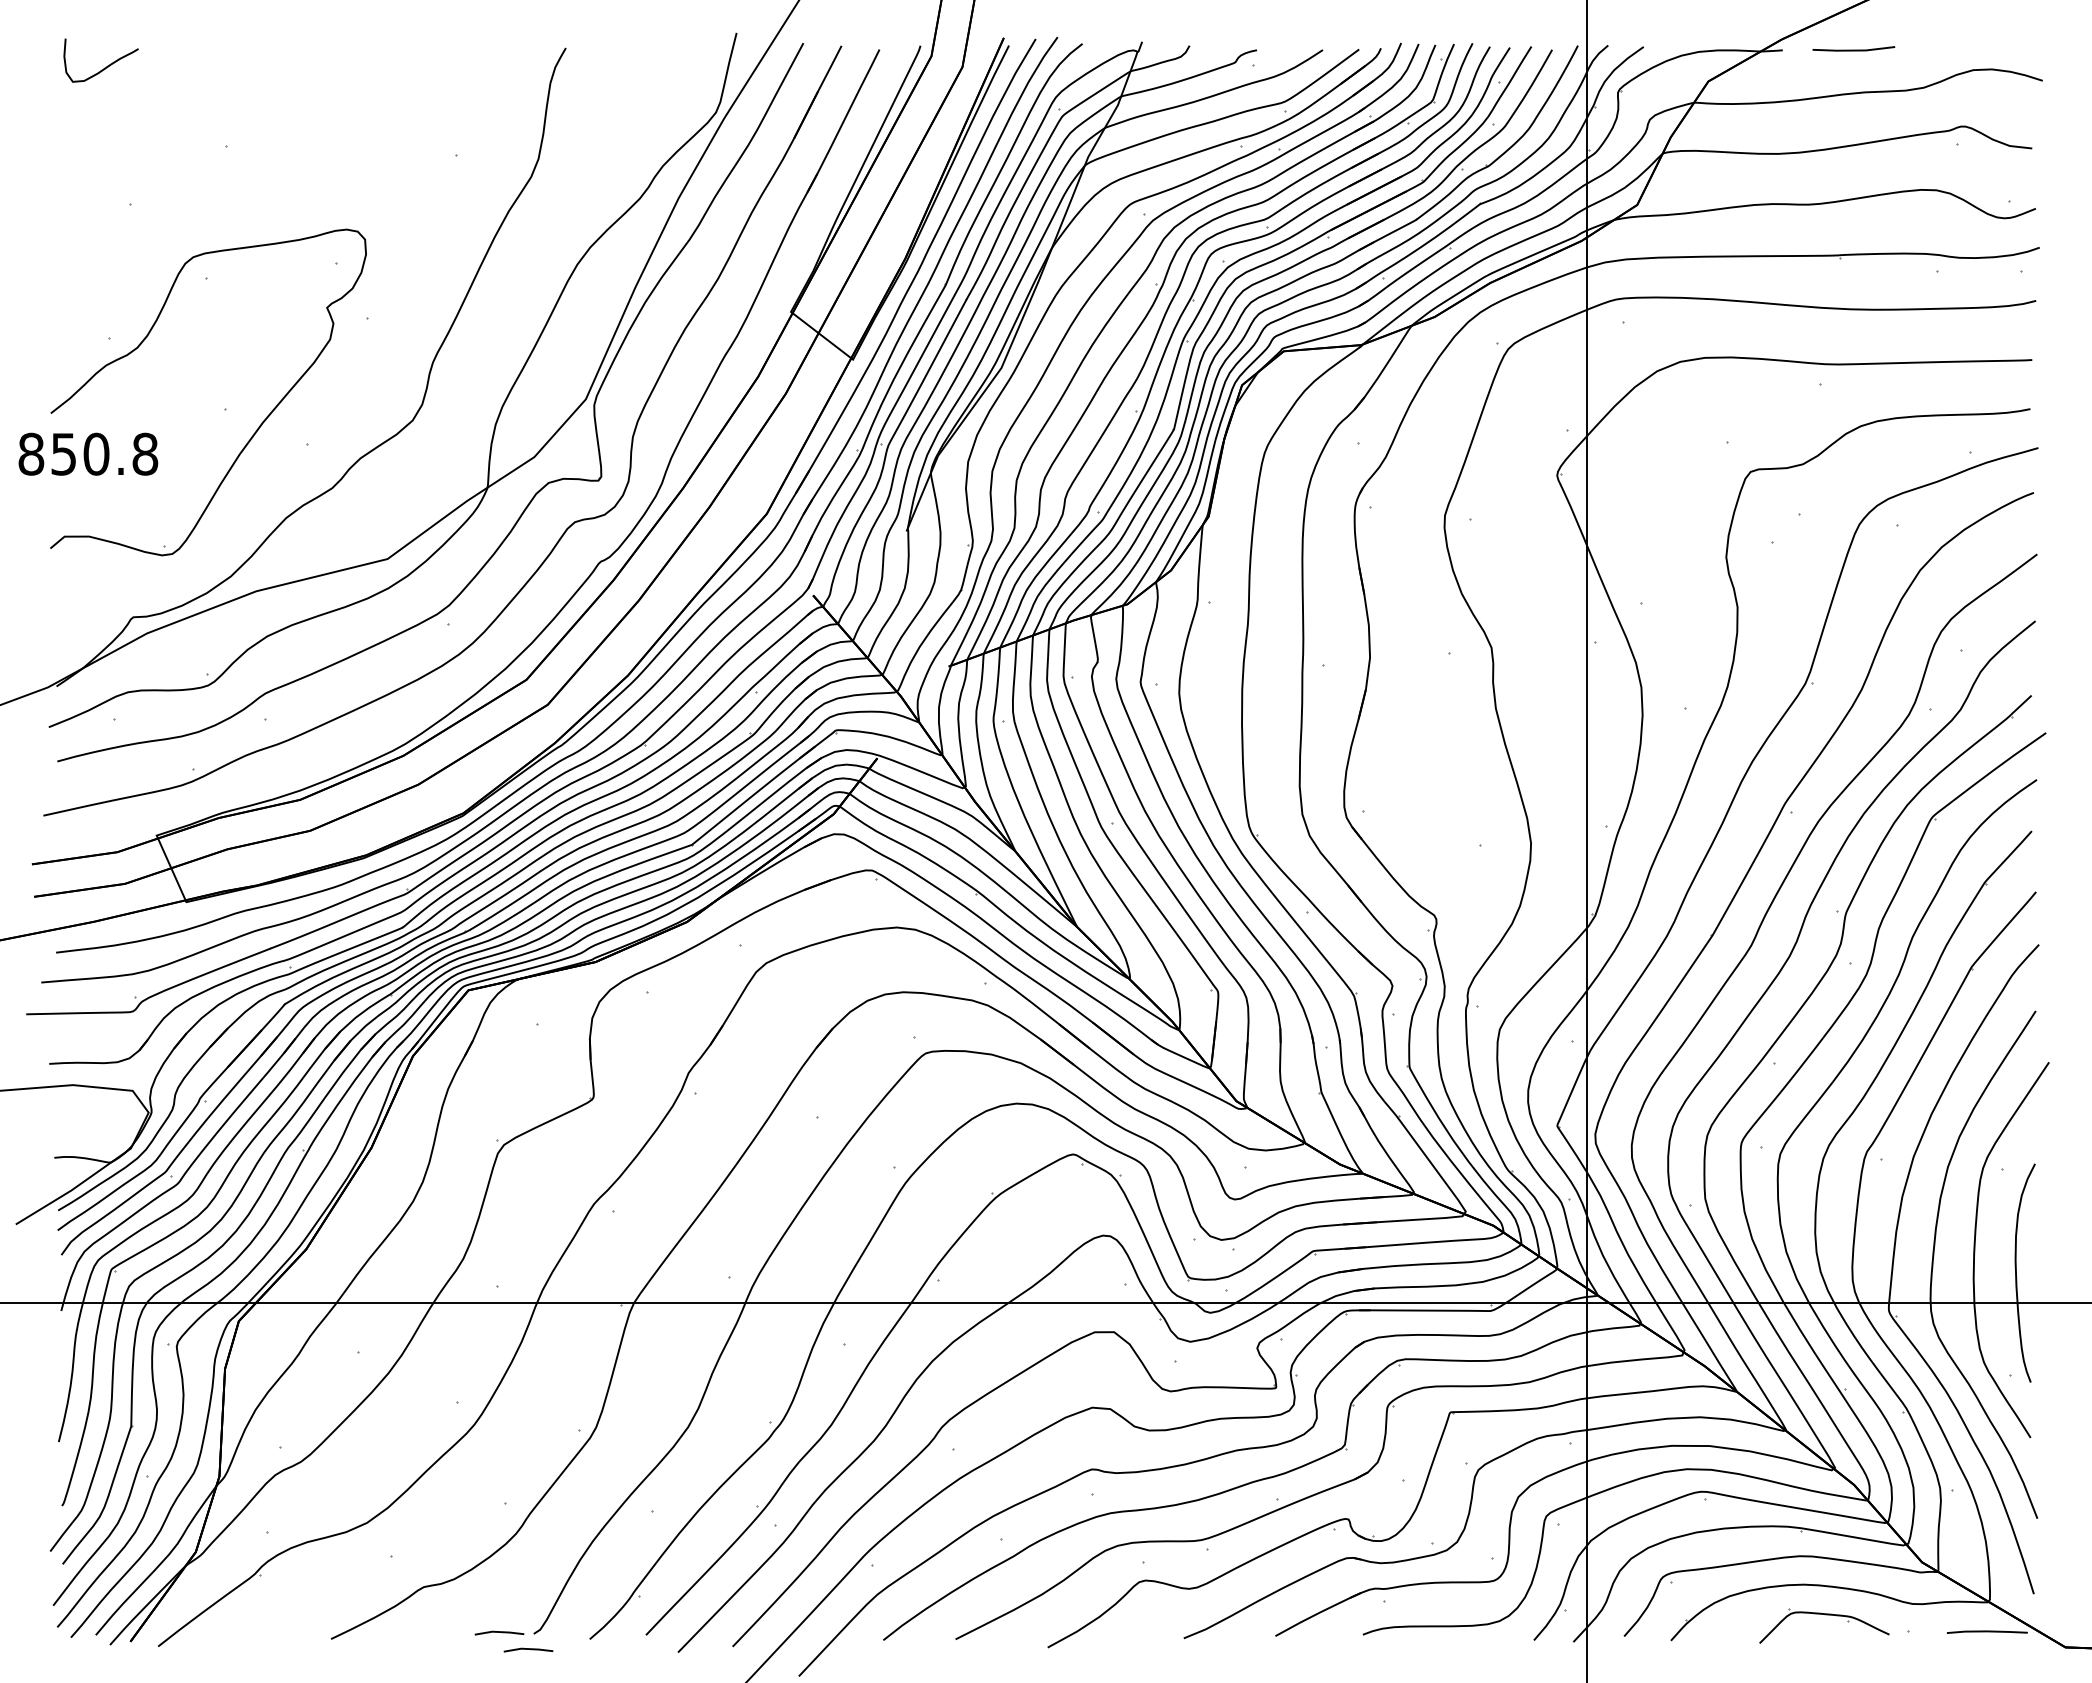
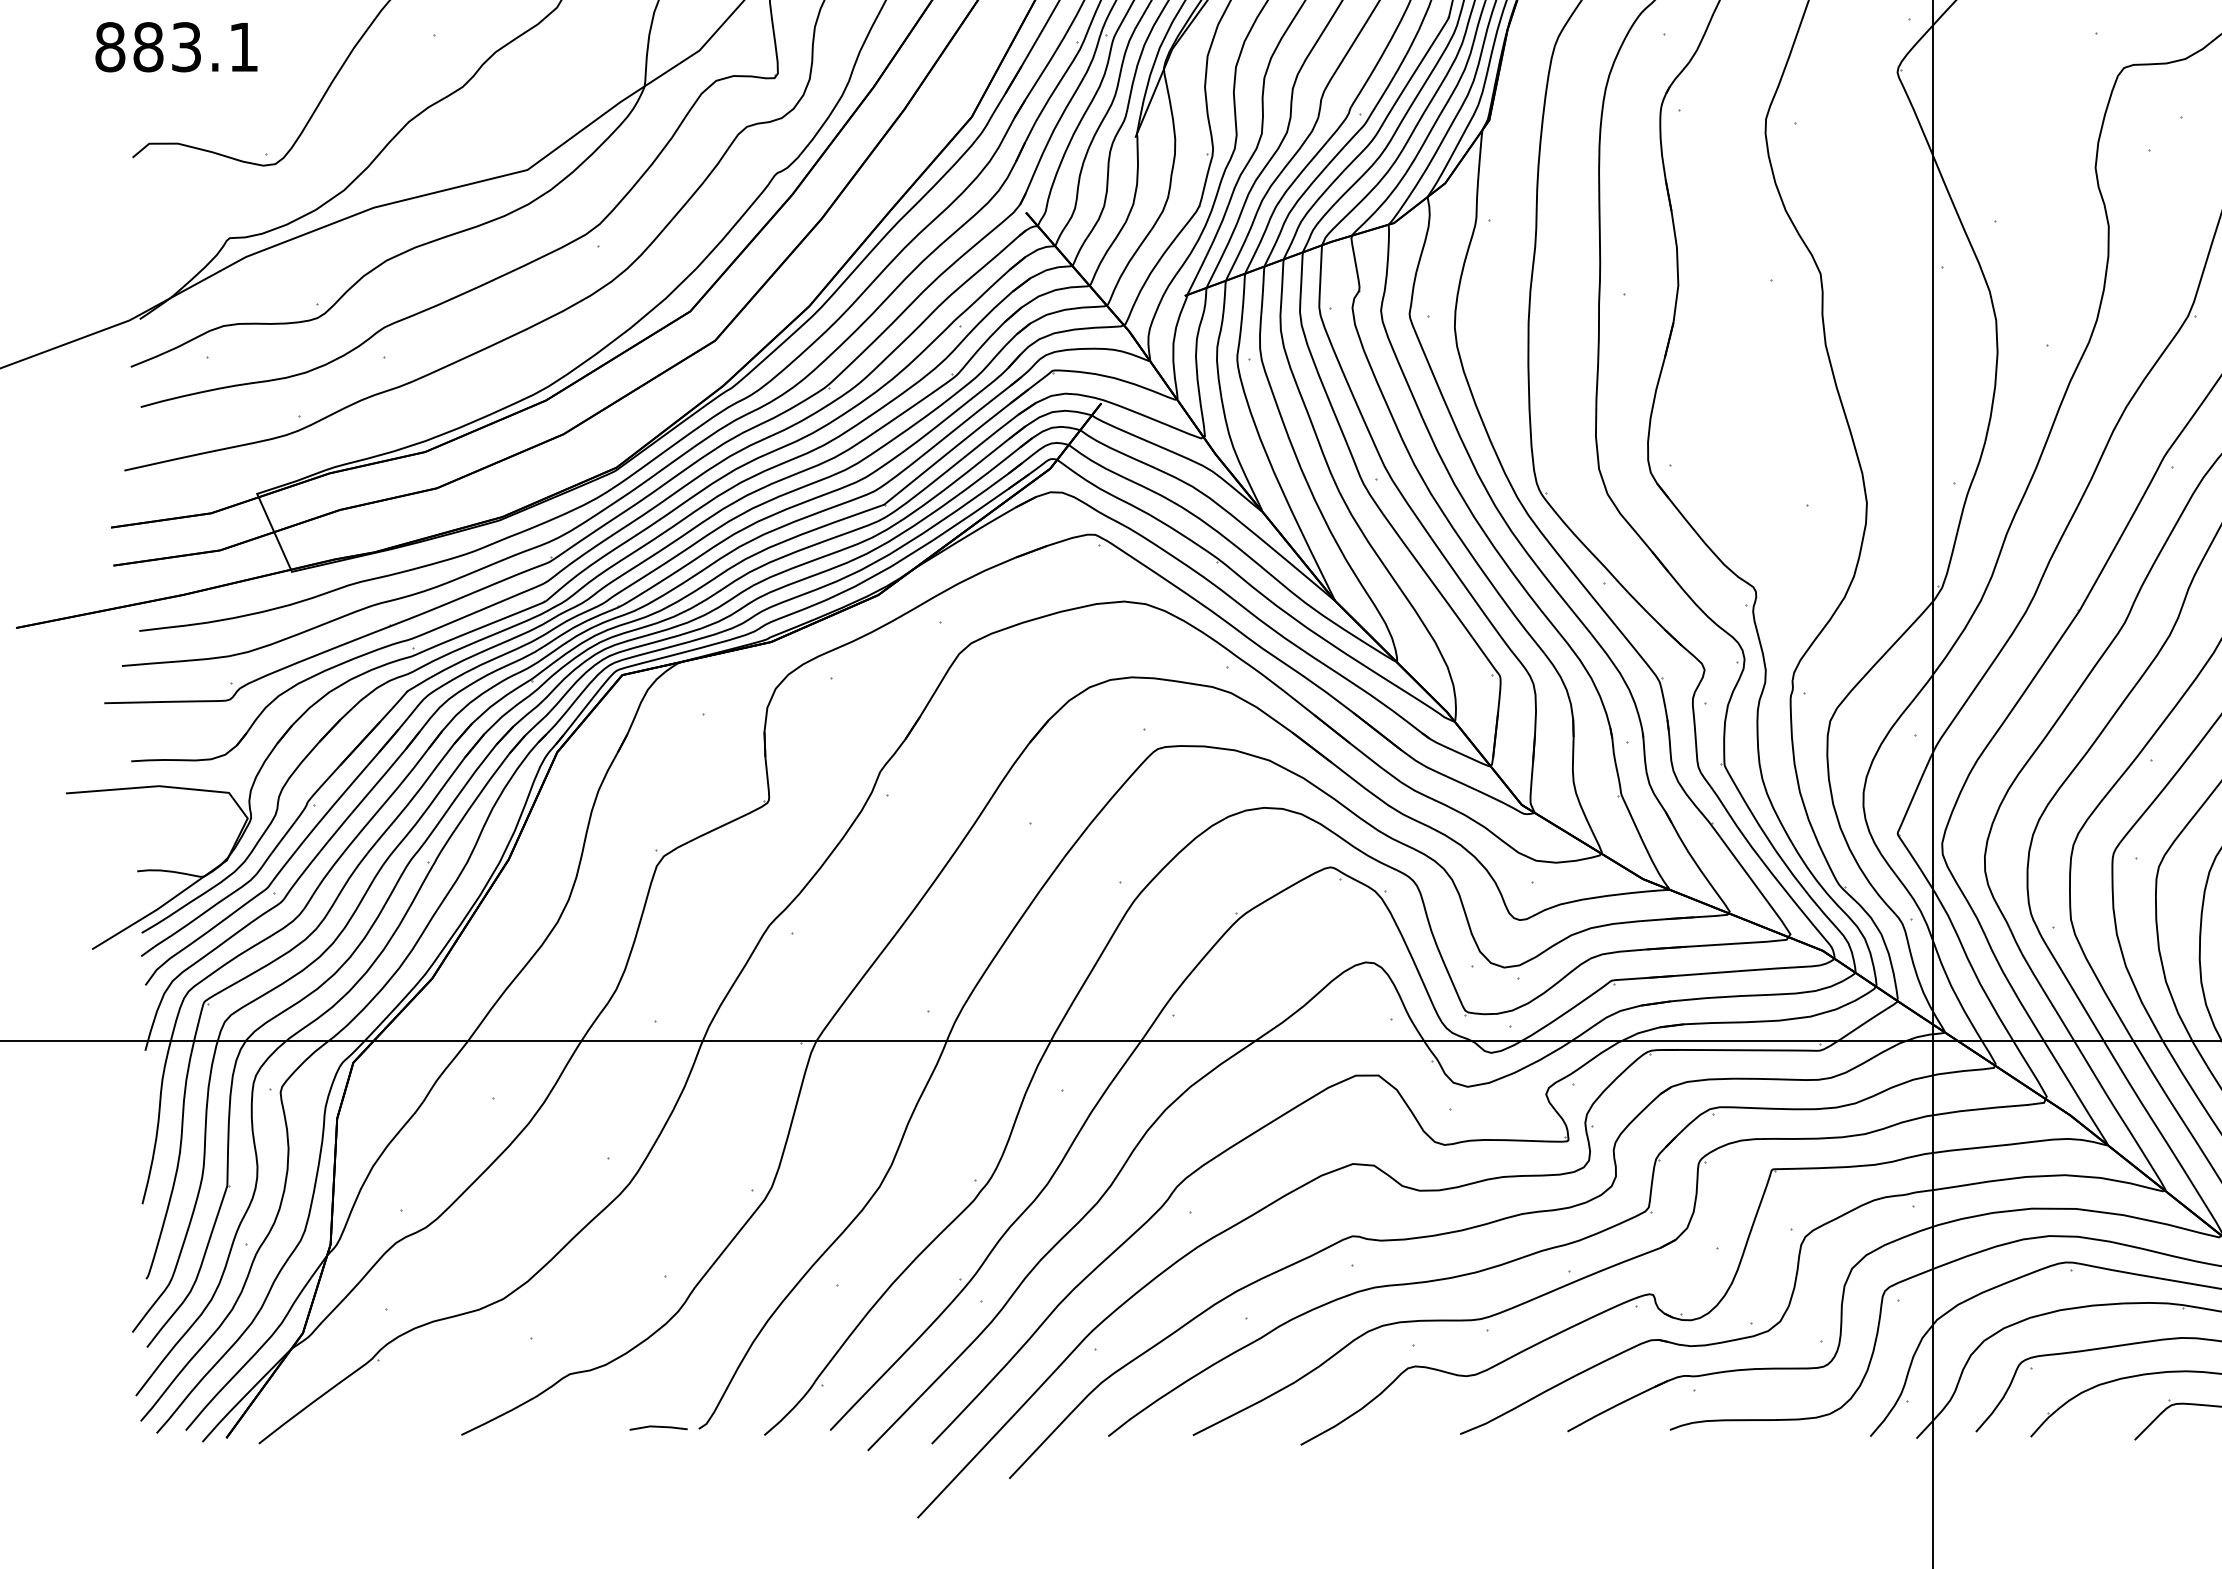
text: (104, 453) -> (195, 46), 850.8 -> 883.1
line: (528, 1649) -> (692, 1447), removed

